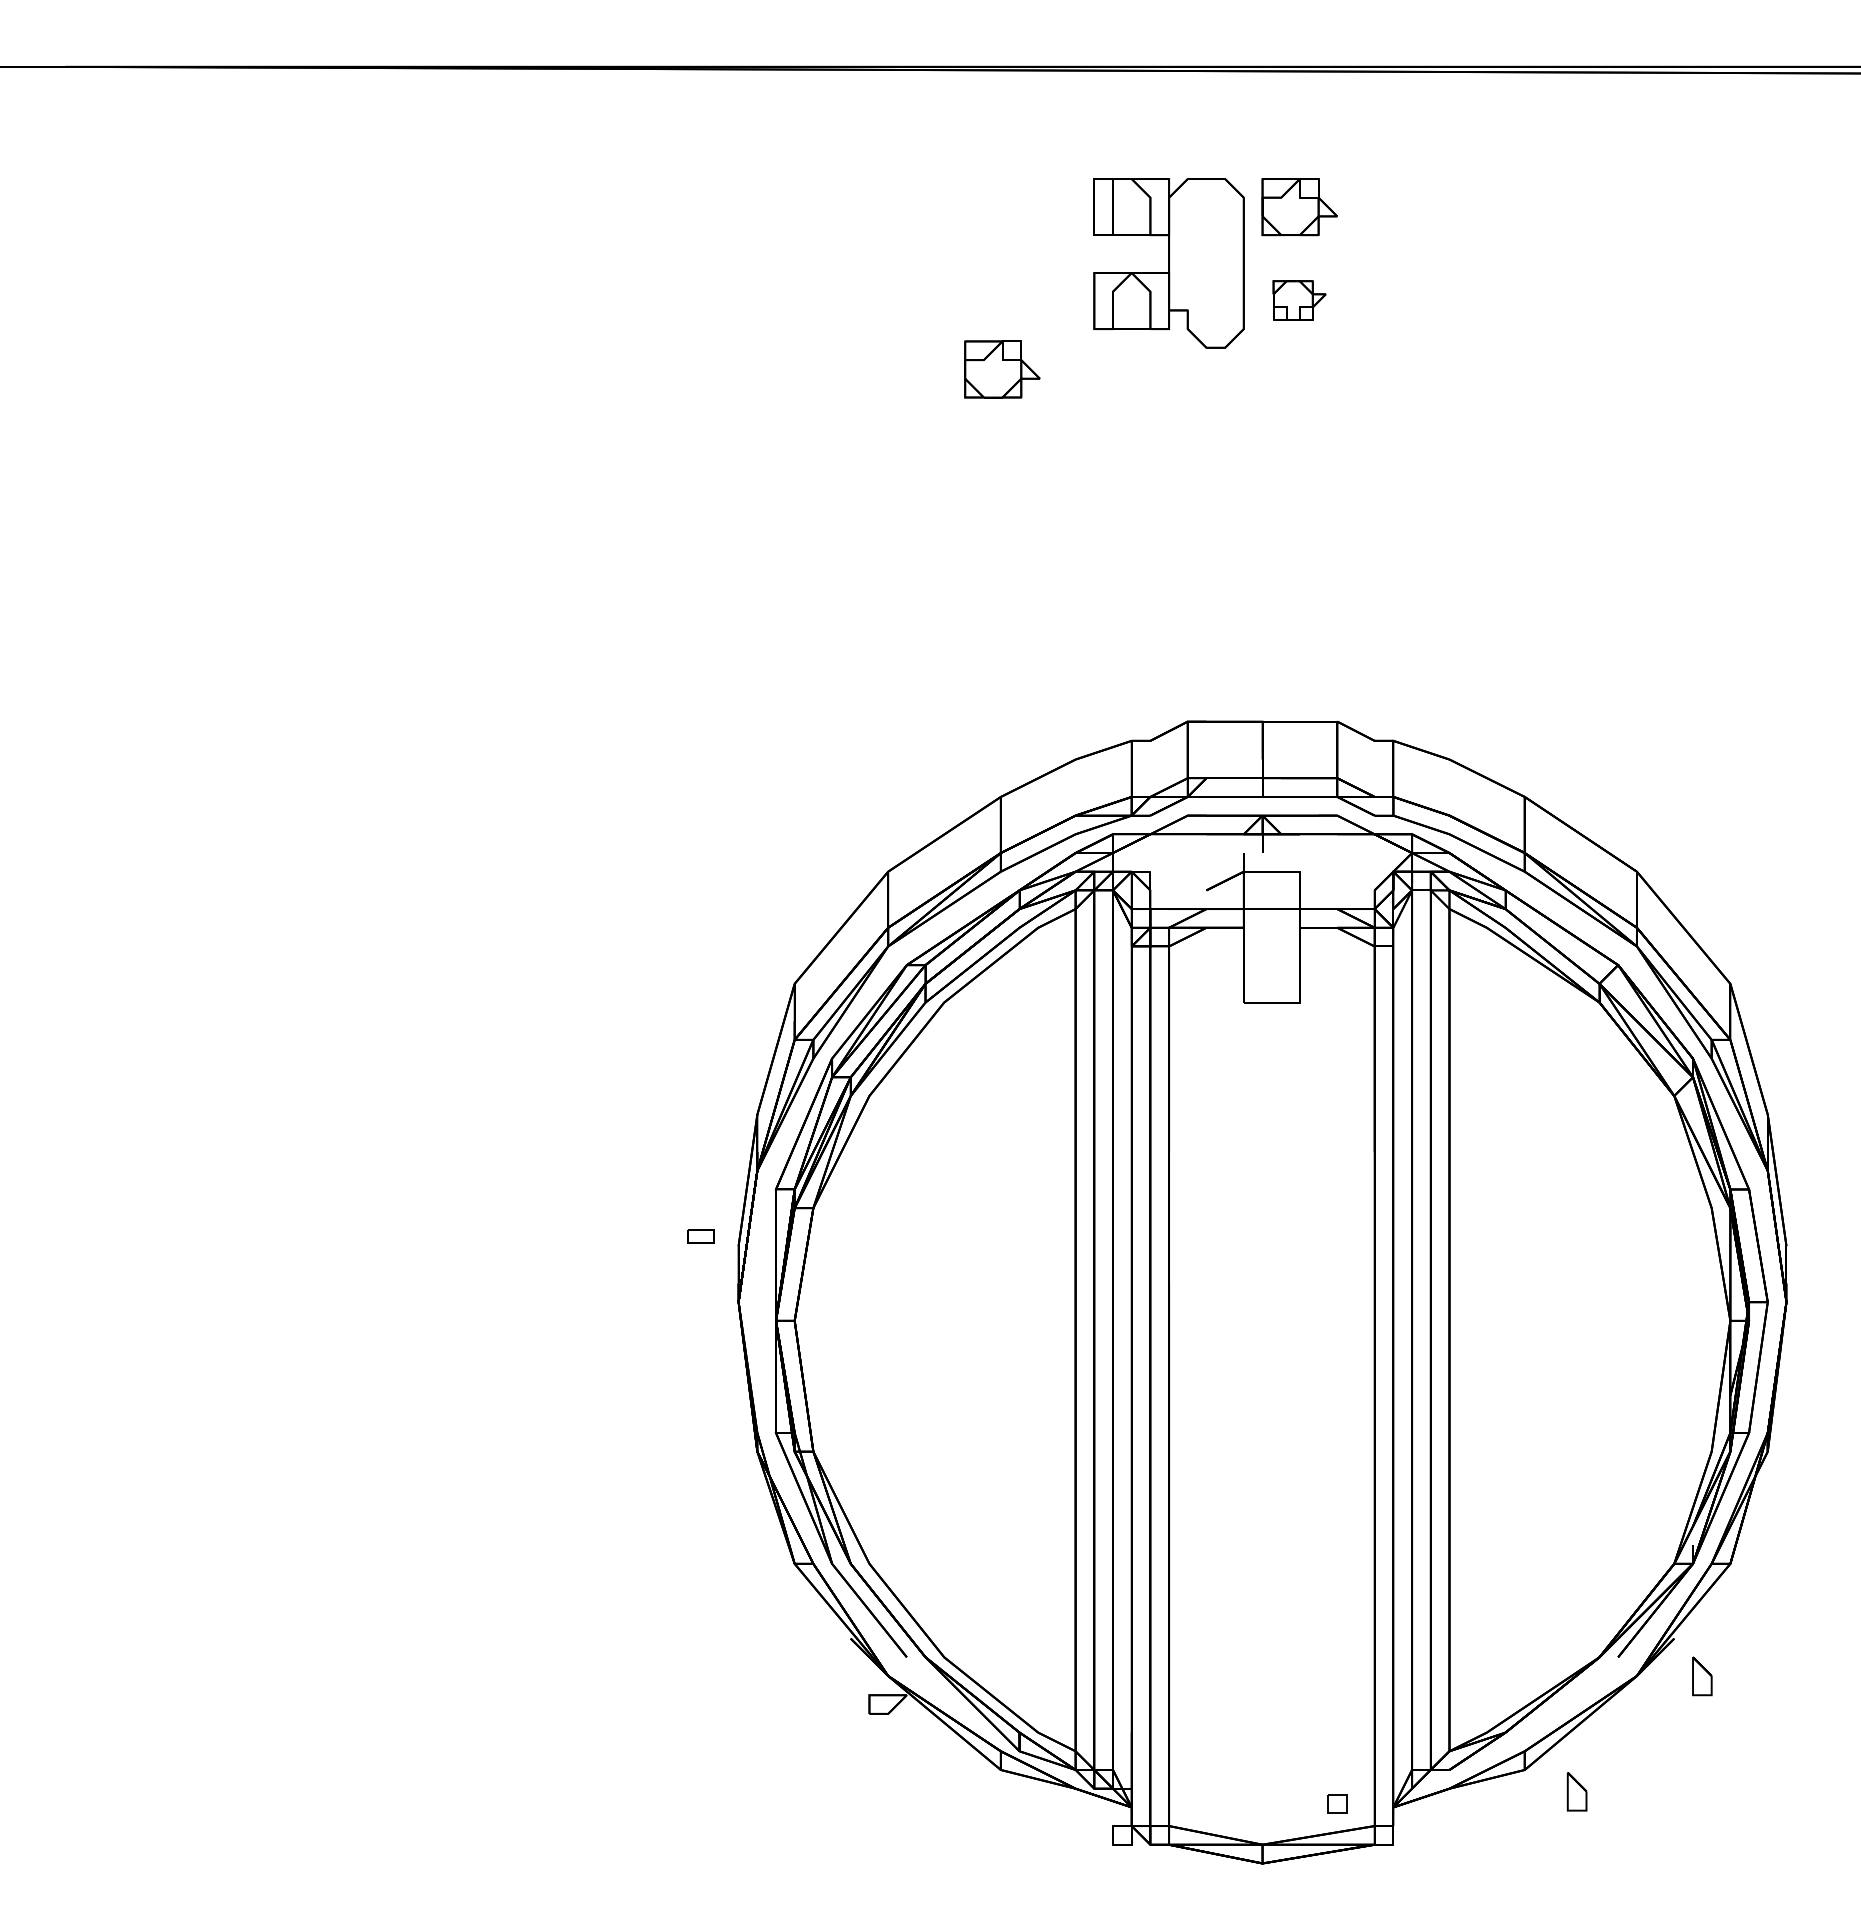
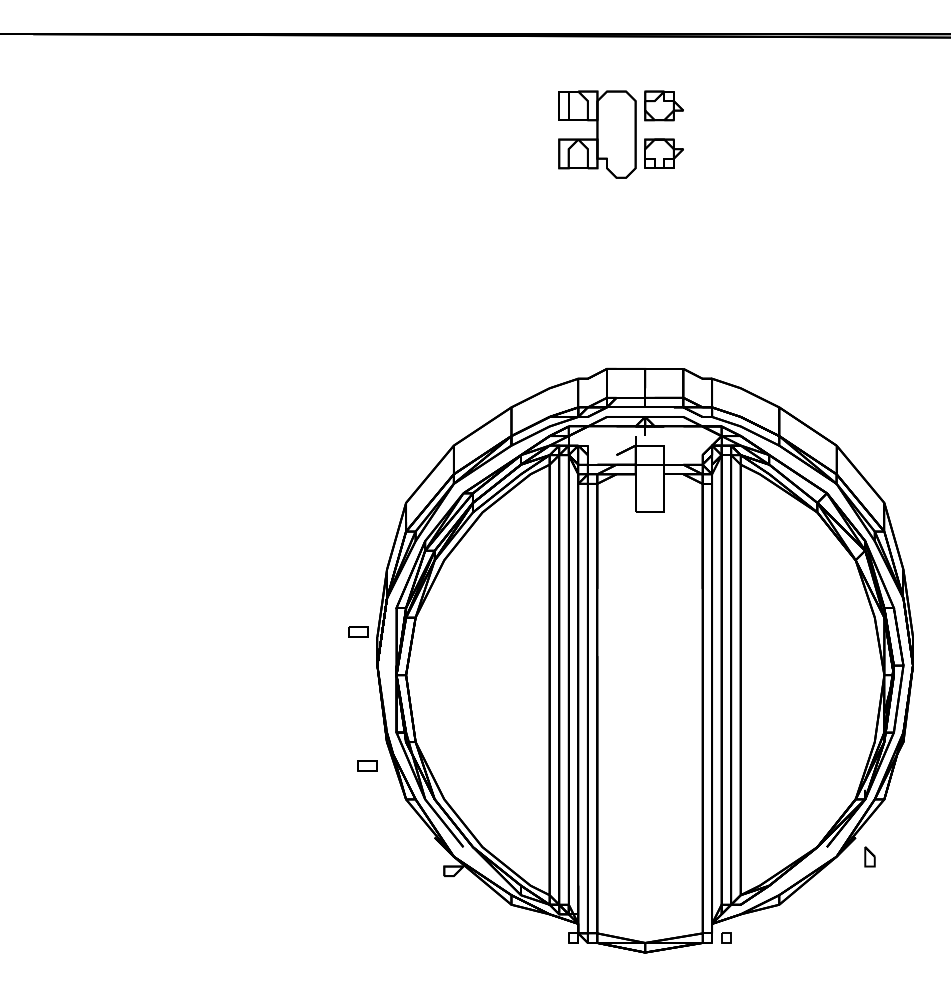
part: (1298, 300) -> (663, 153), size x1.43
part: (1000, 368) -> (511, 188), removed
part: (701, 1235) -> (358, 631), size x1.43
part: (719, 1497) -> (367, 765), added
part: (1576, 1790) -> (805, 915), removed
part: (1337, 1802) -> (726, 937), moved

